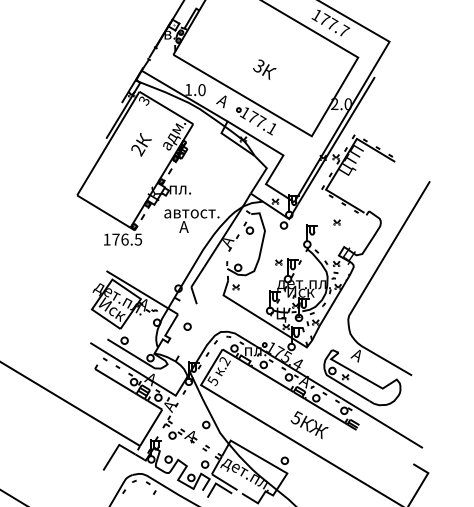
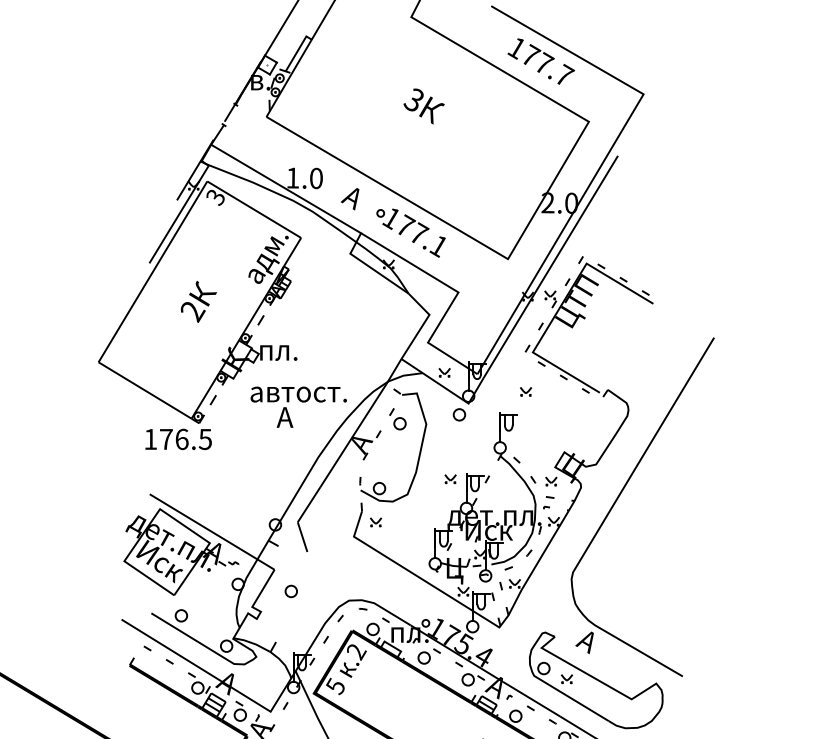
text: (264, 69) -> (423, 105), moved
text: (141, 144) -> (198, 301), moved
part: (336, 222) -> (524, 392), moved

